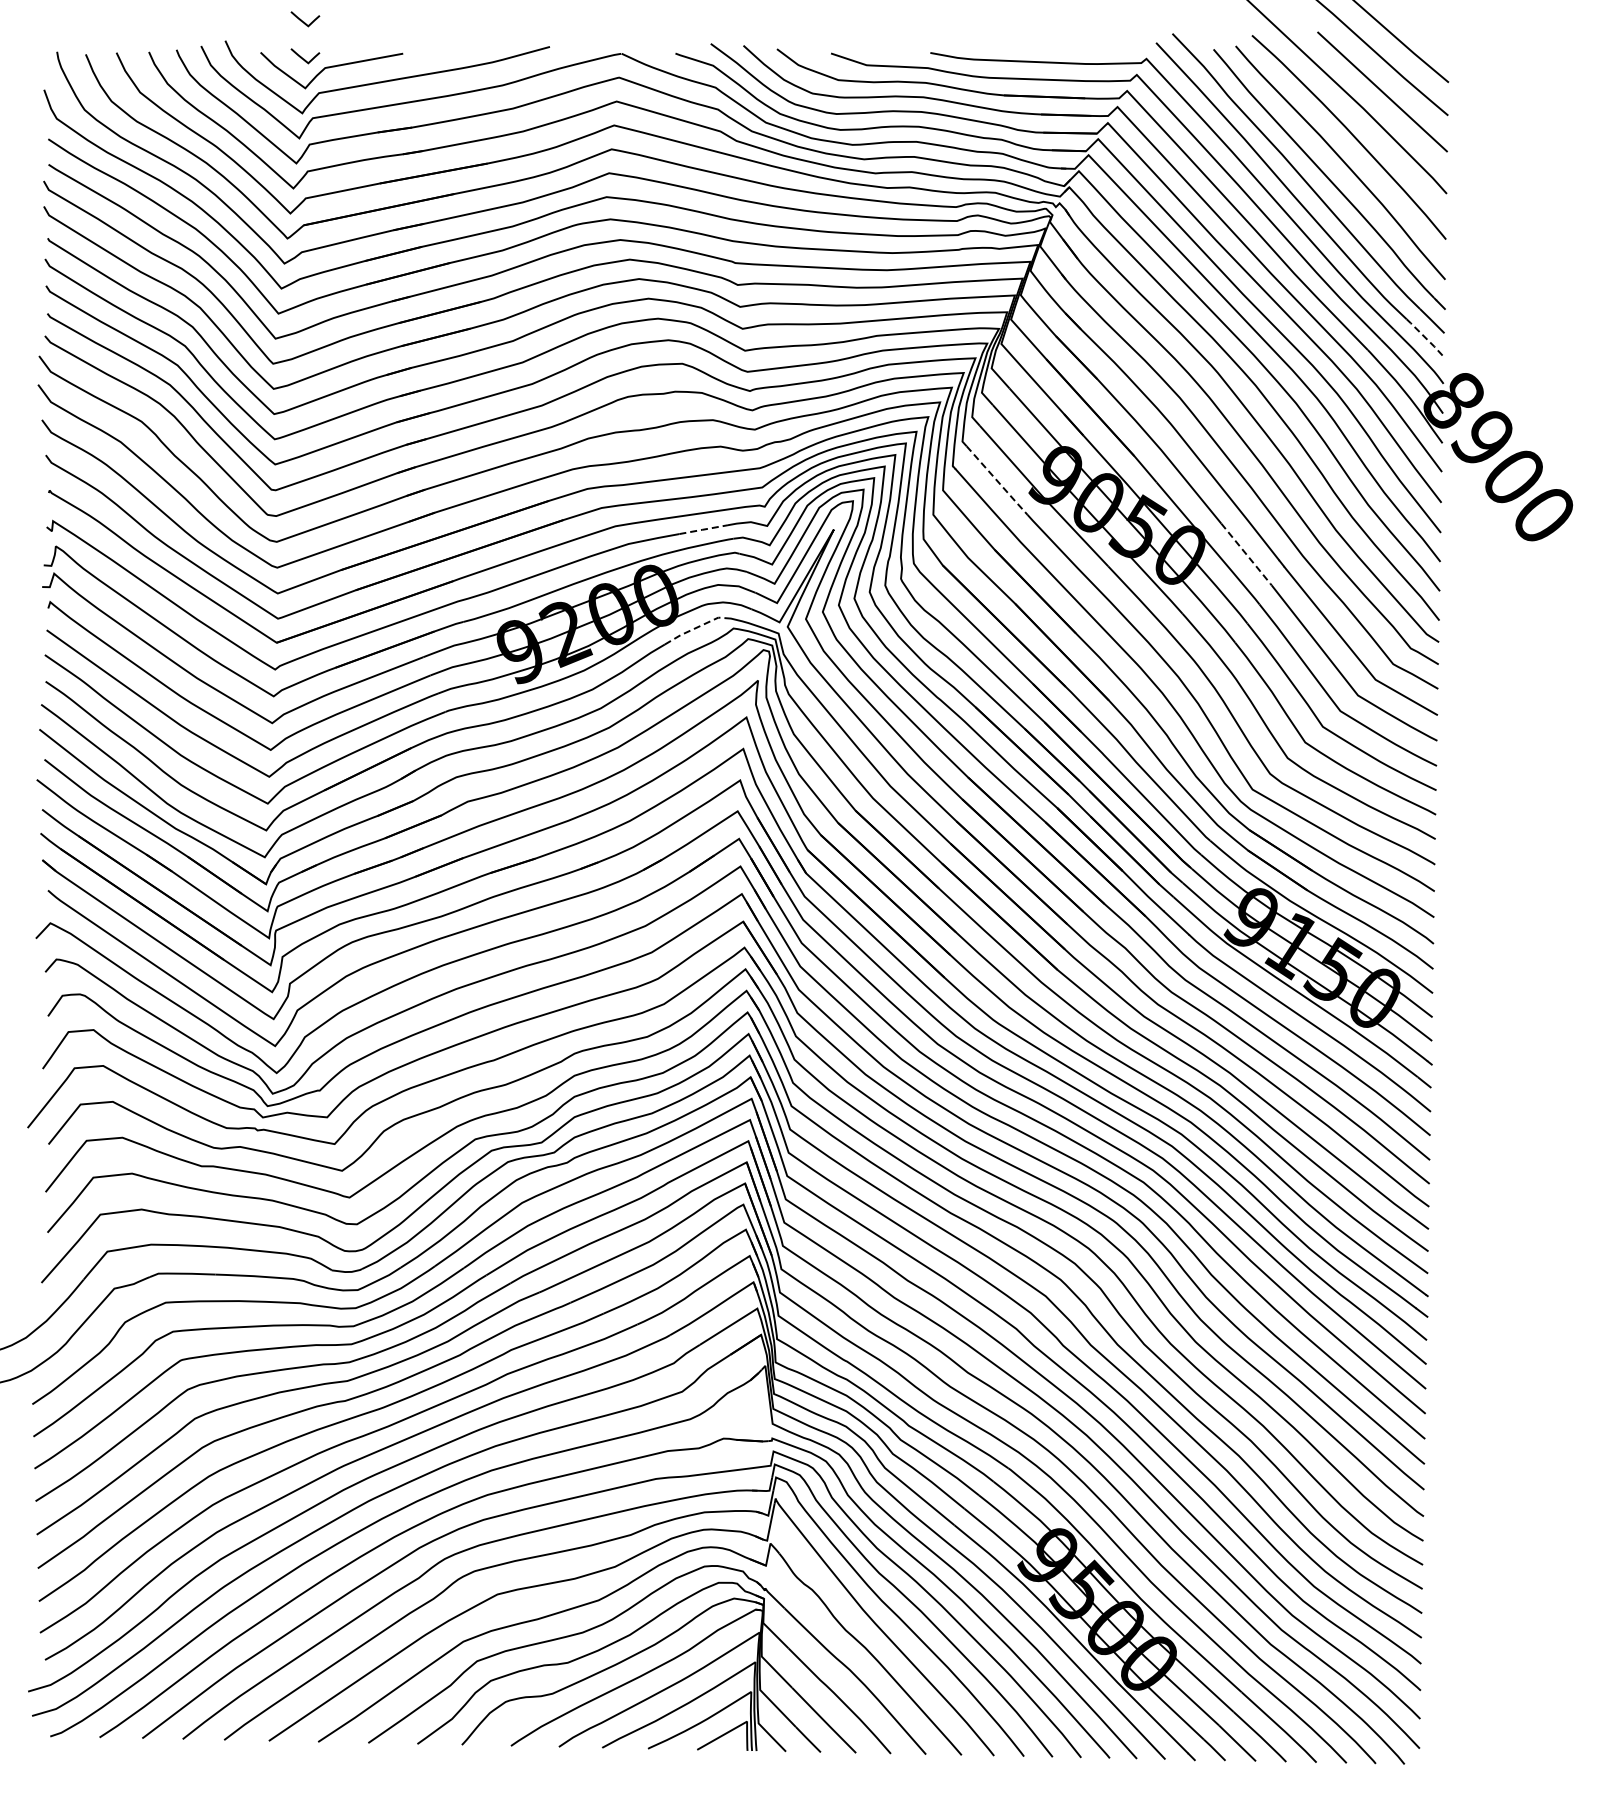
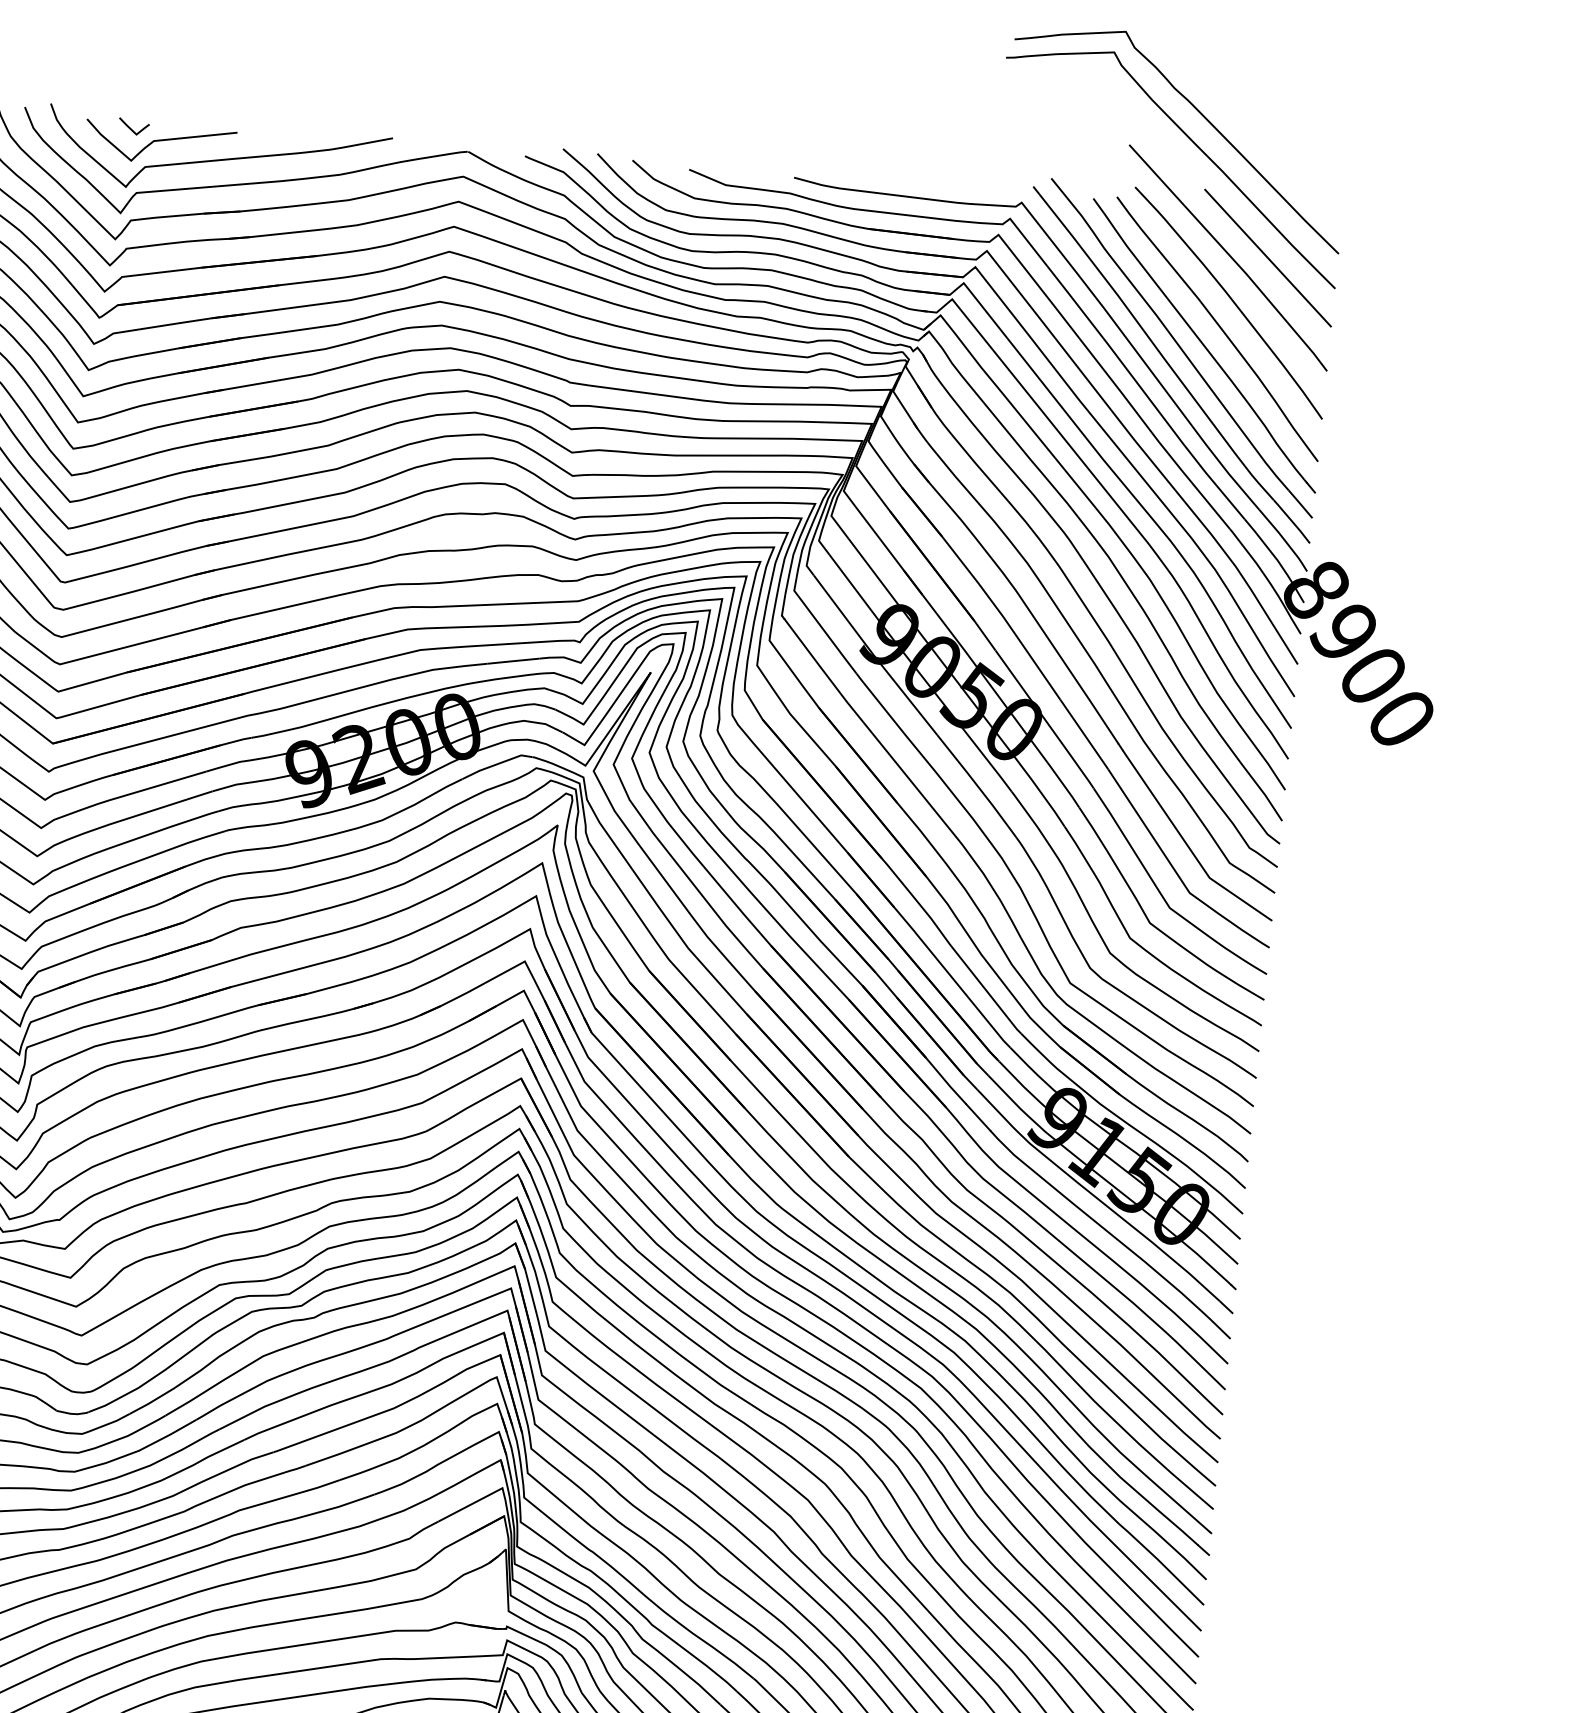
line: (304, 21) -> (136, 90), removed
line: (1425, 338) -> (1291, 522), dashed -> solid
line: (997, 481) -> (827, 635), dashed -> solid
line: (703, 529) -> (513, 661), dashed -> solid
line: (1247, 555) -> (1085, 735), dashed -> solid
line: (696, 627) -> (497, 763), dashed -> solid

